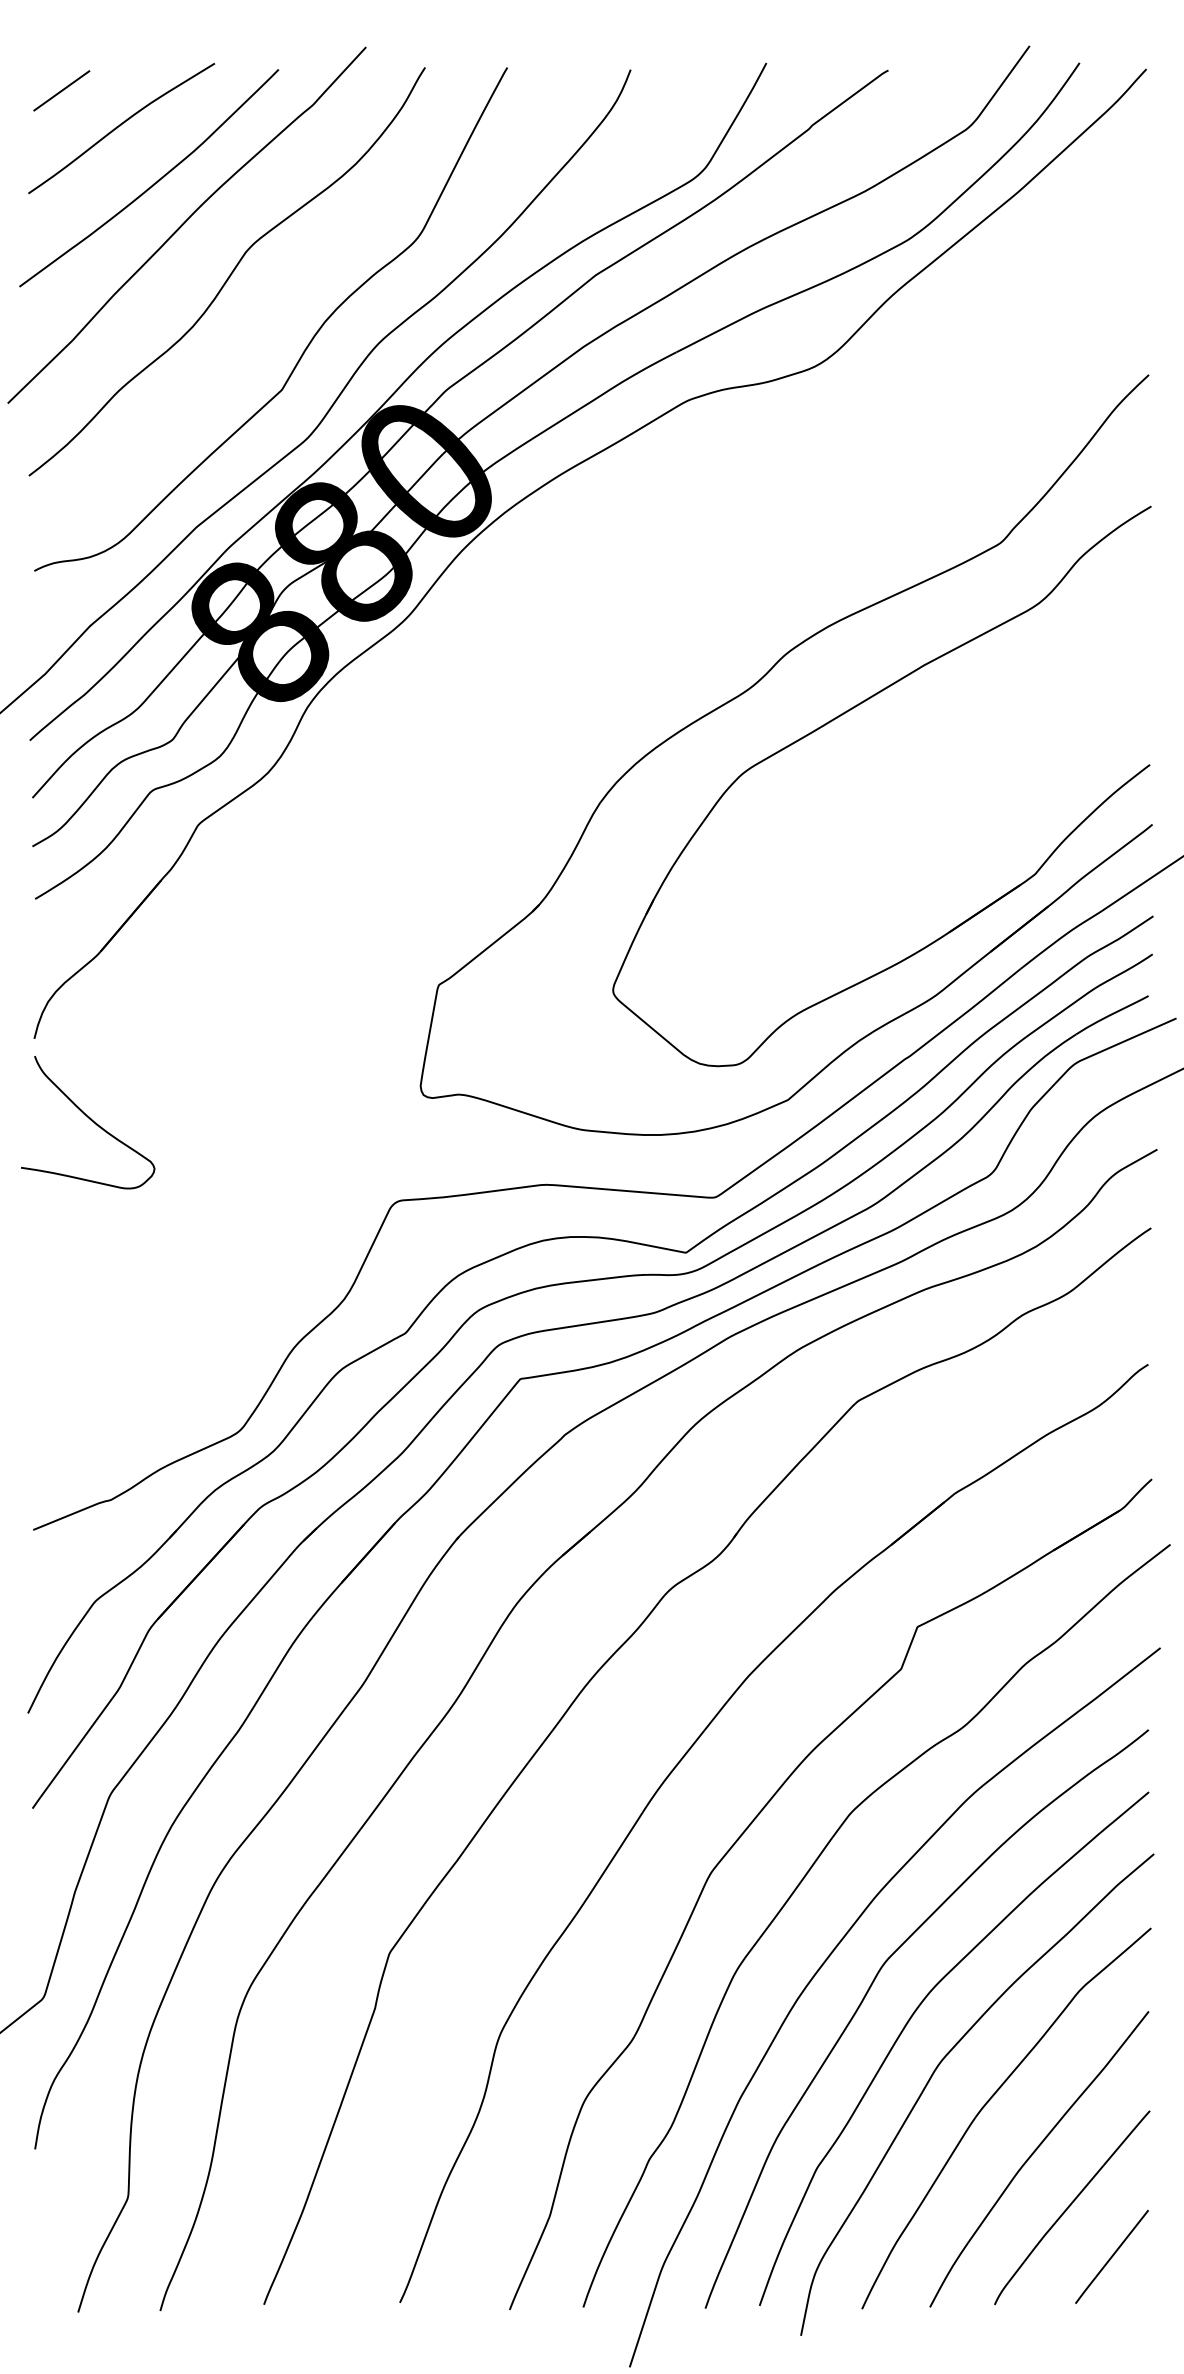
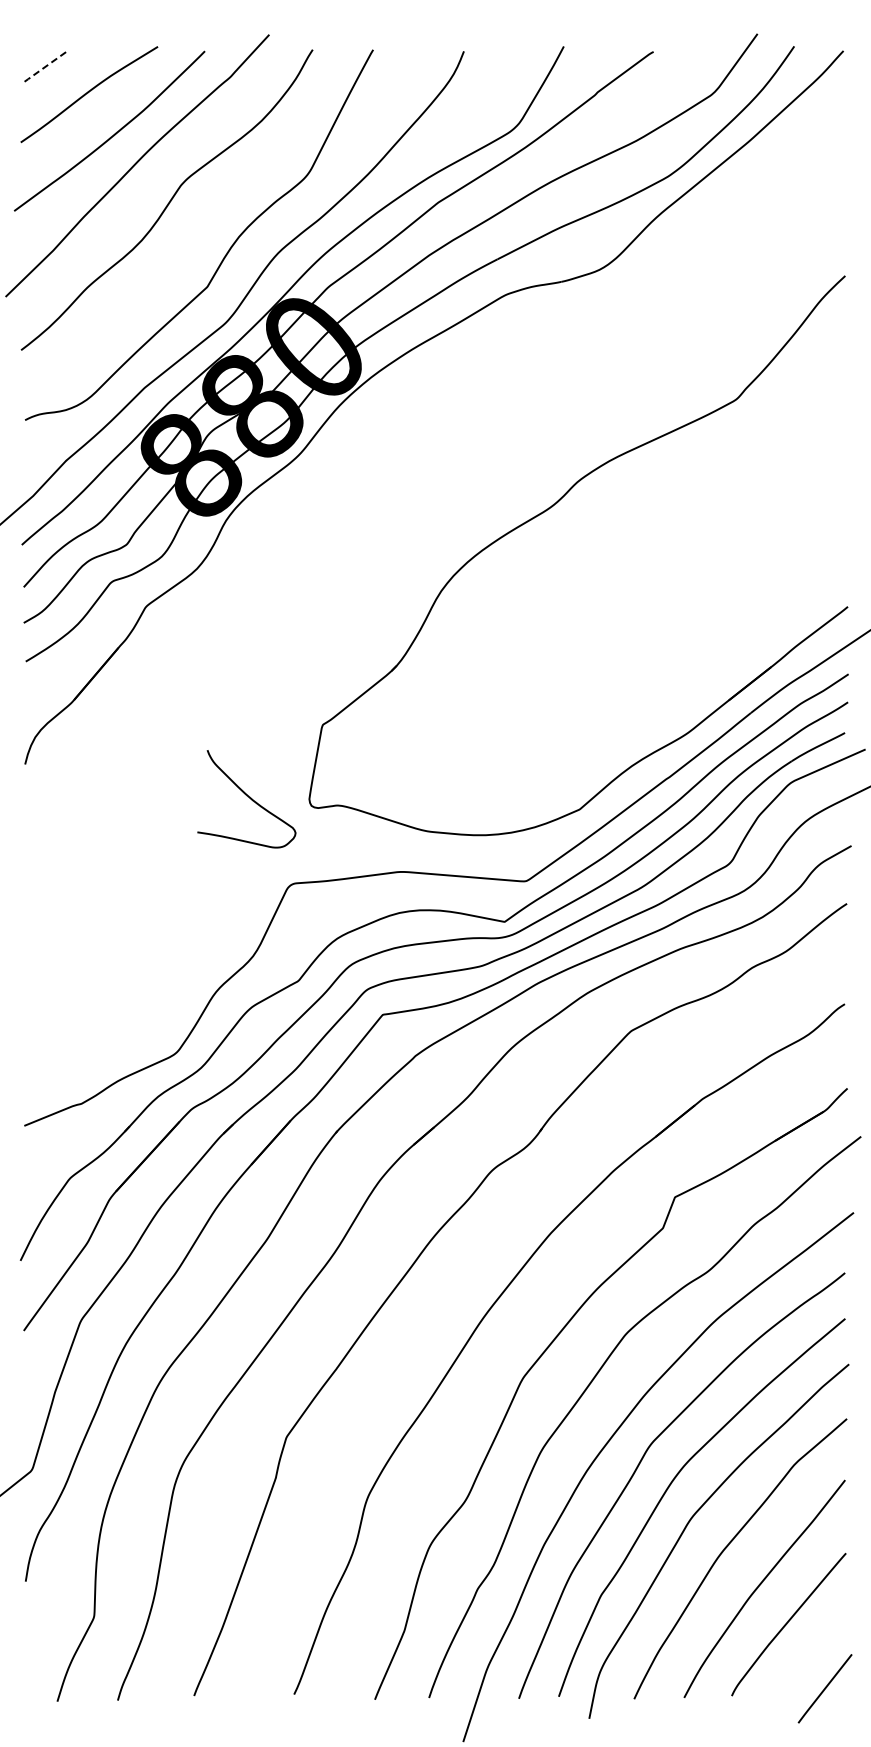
line: (61, 90) -> (45, 66), solid -> dashed
part: (839, 718) -> (617, 528), removed
curve: (90, 1120) -> (248, 797), moved
line: (1111, 2256) -> (824, 1688), moved

